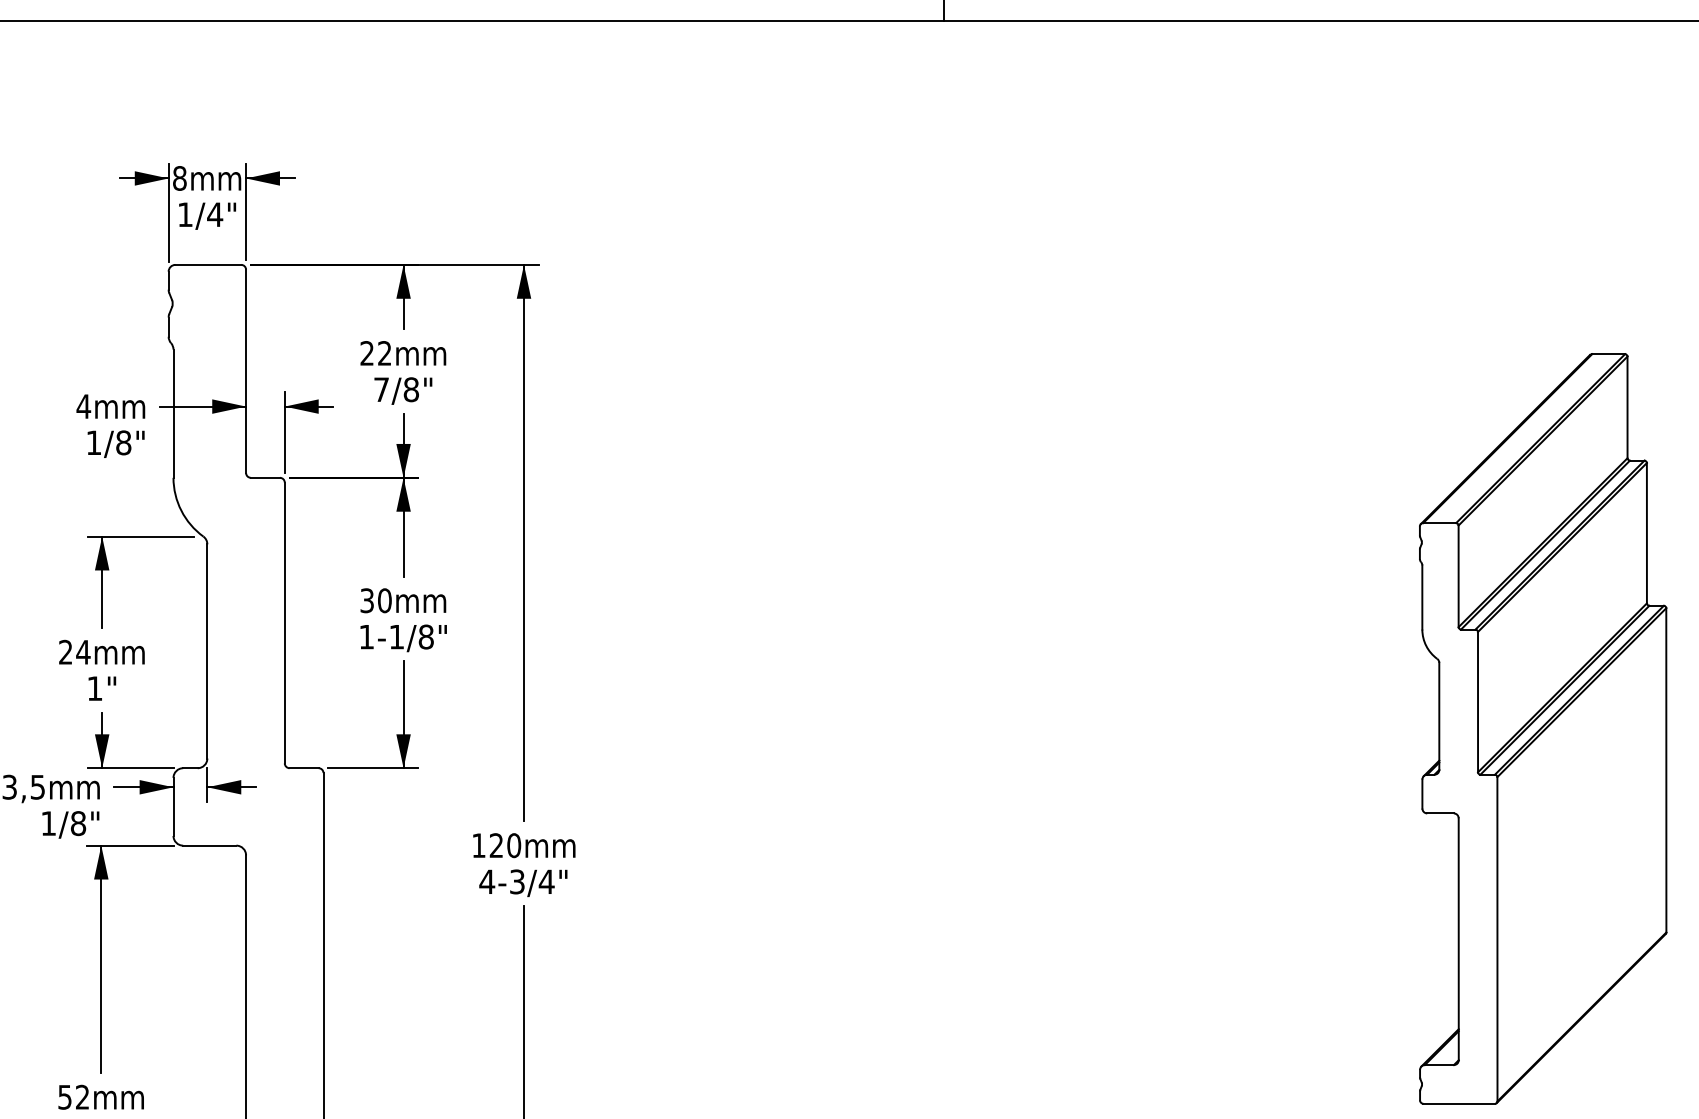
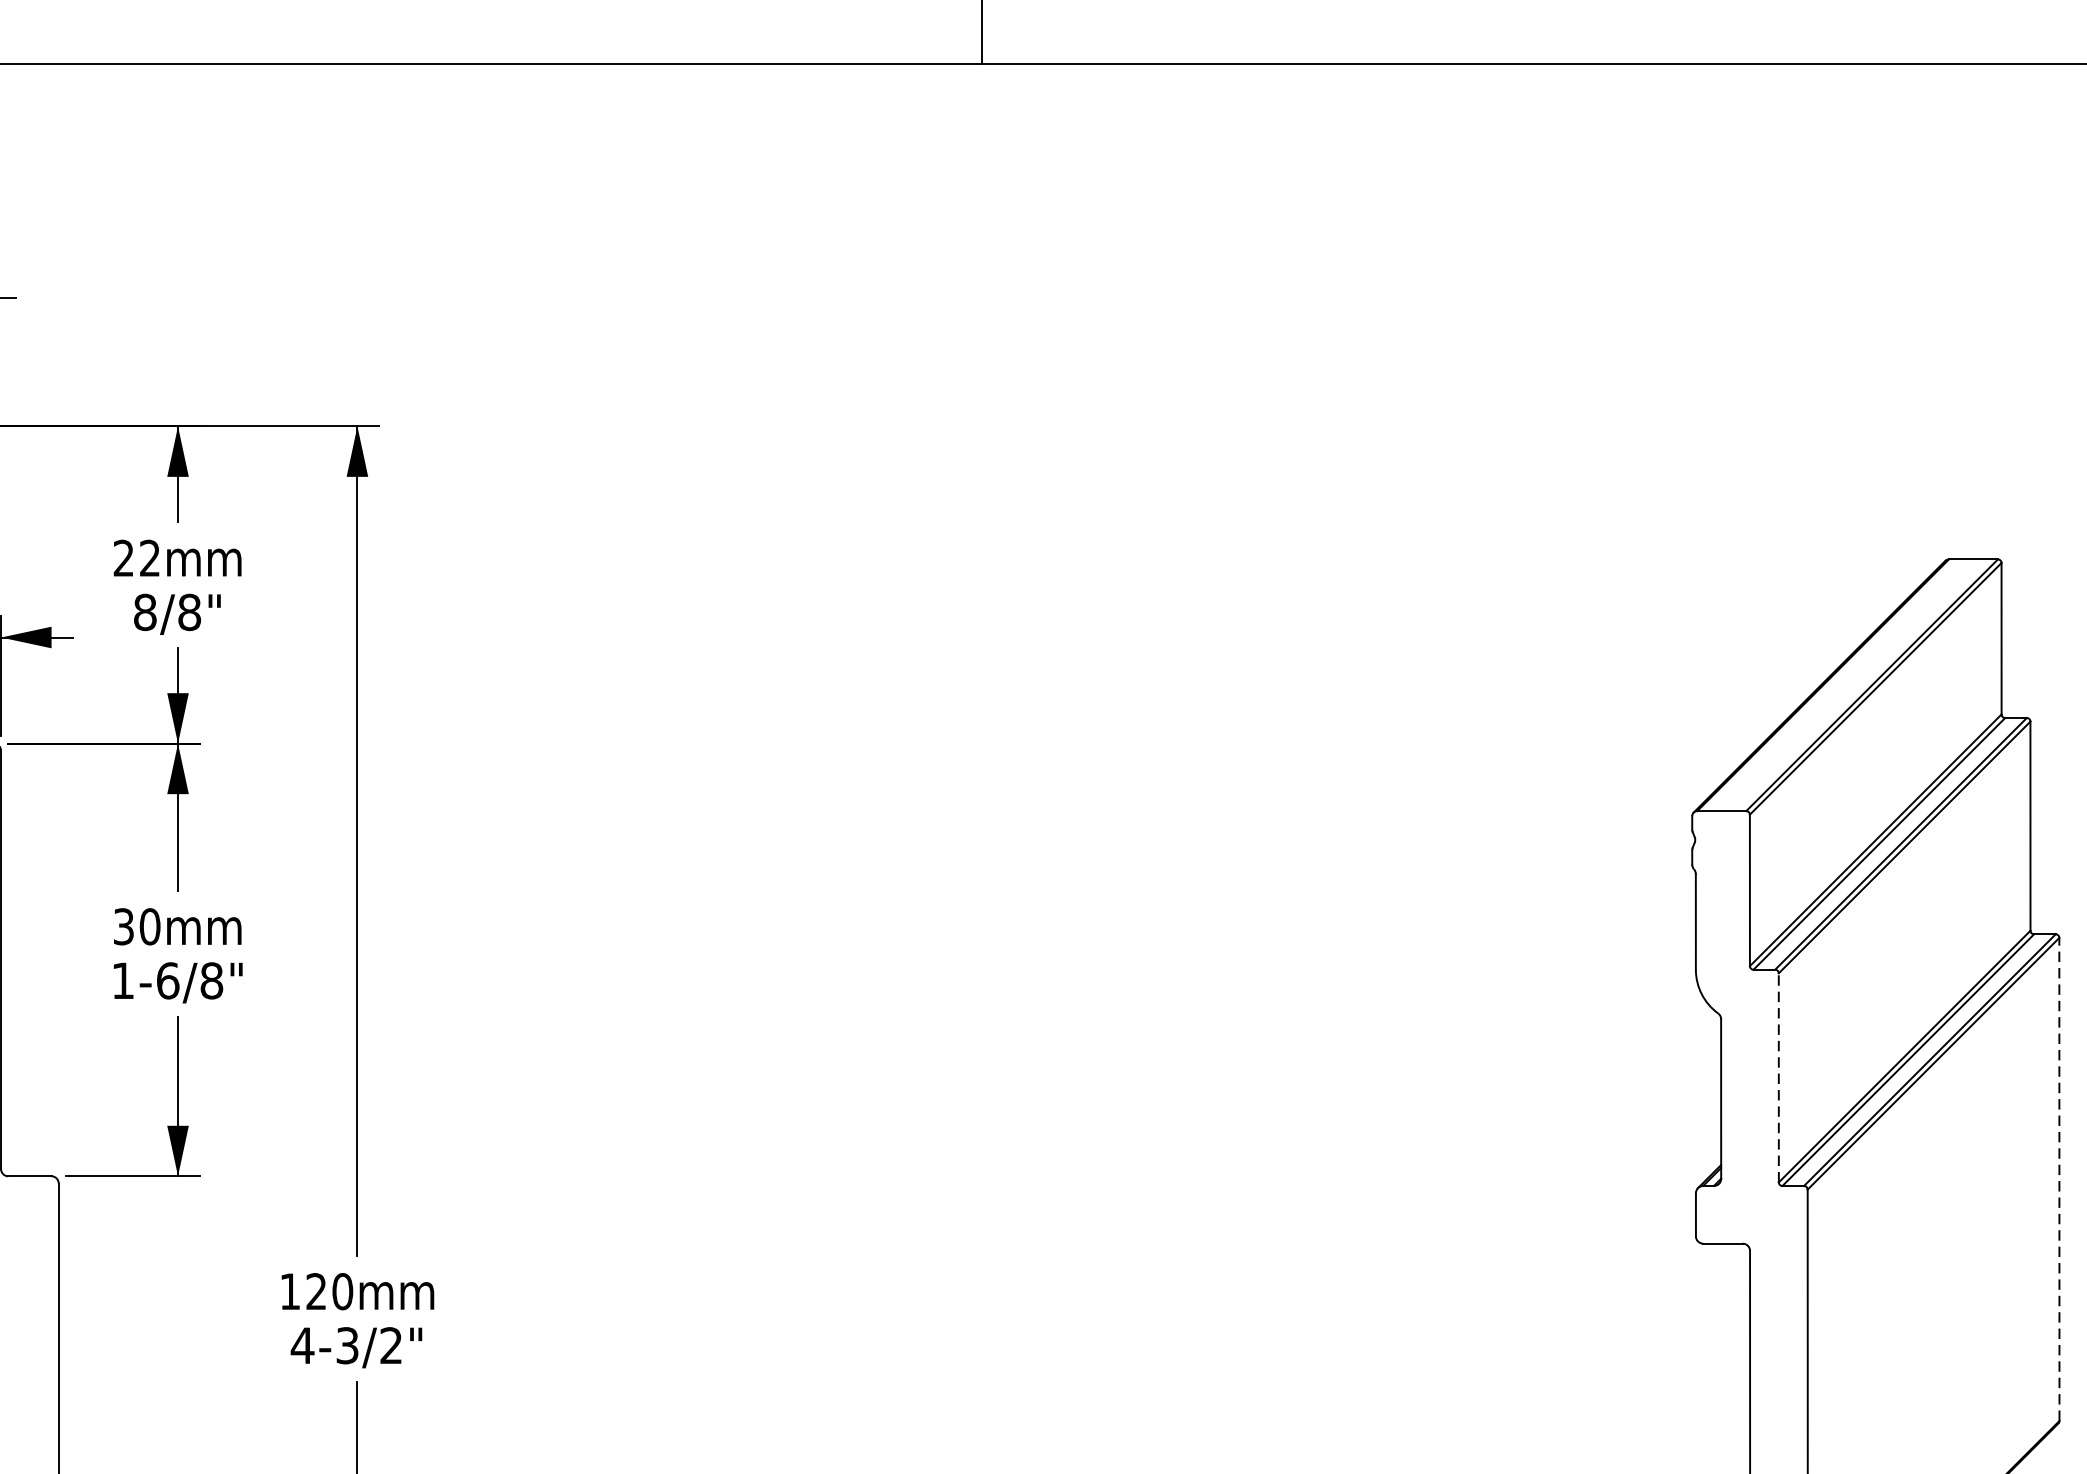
text: (381, 389) -> (145, 612), 7/8" -> 8/8"
text: (396, 636) -> (167, 980), 1-1/8" -> 1-6/8"
line: (1478, 701) -> (1779, 1076), solid -> dashed
line: (1666, 769) -> (2059, 1178), solid -> dashed
text: (546, 881) -> (390, 1345), 4-3/4" -> 4-3/2"

